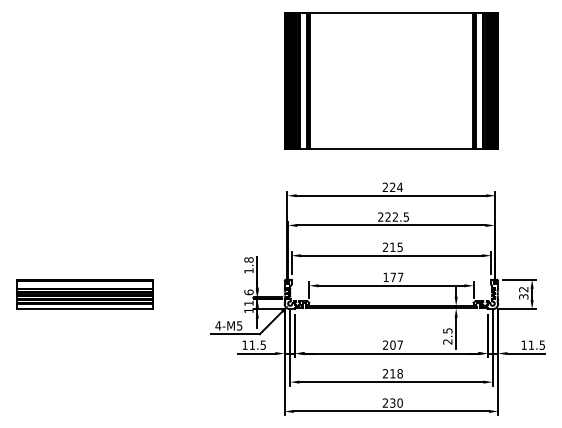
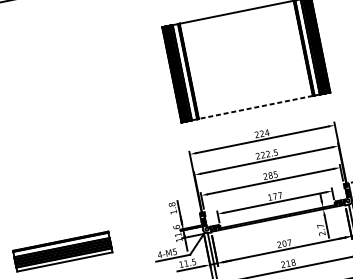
line: (391, 149) -> (255, 107), solid -> dashed
text: (392, 247) -> (270, 175), 215 -> 285
text: (447, 330) -> (320, 225), 2.5 -> 2.7

